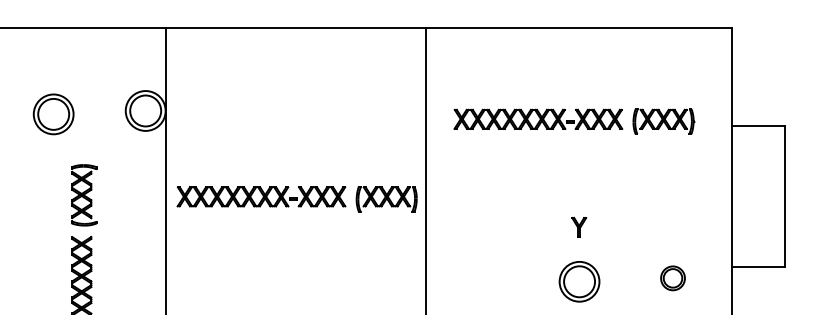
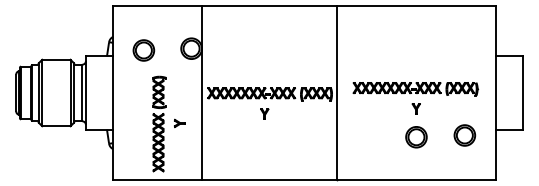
part: (573, 122) -> (415, 89), moved
part: (286, 235) -> (264, 113), added
part: (122, 255) -> (179, 123), added
part: (672, 278) -> (464, 135), size x1.67

